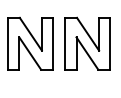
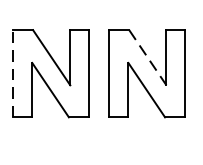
line: (88, 34) -> (148, 58), solid -> dashed
line: (8, 43) -> (14, 73), solid -> dashed

